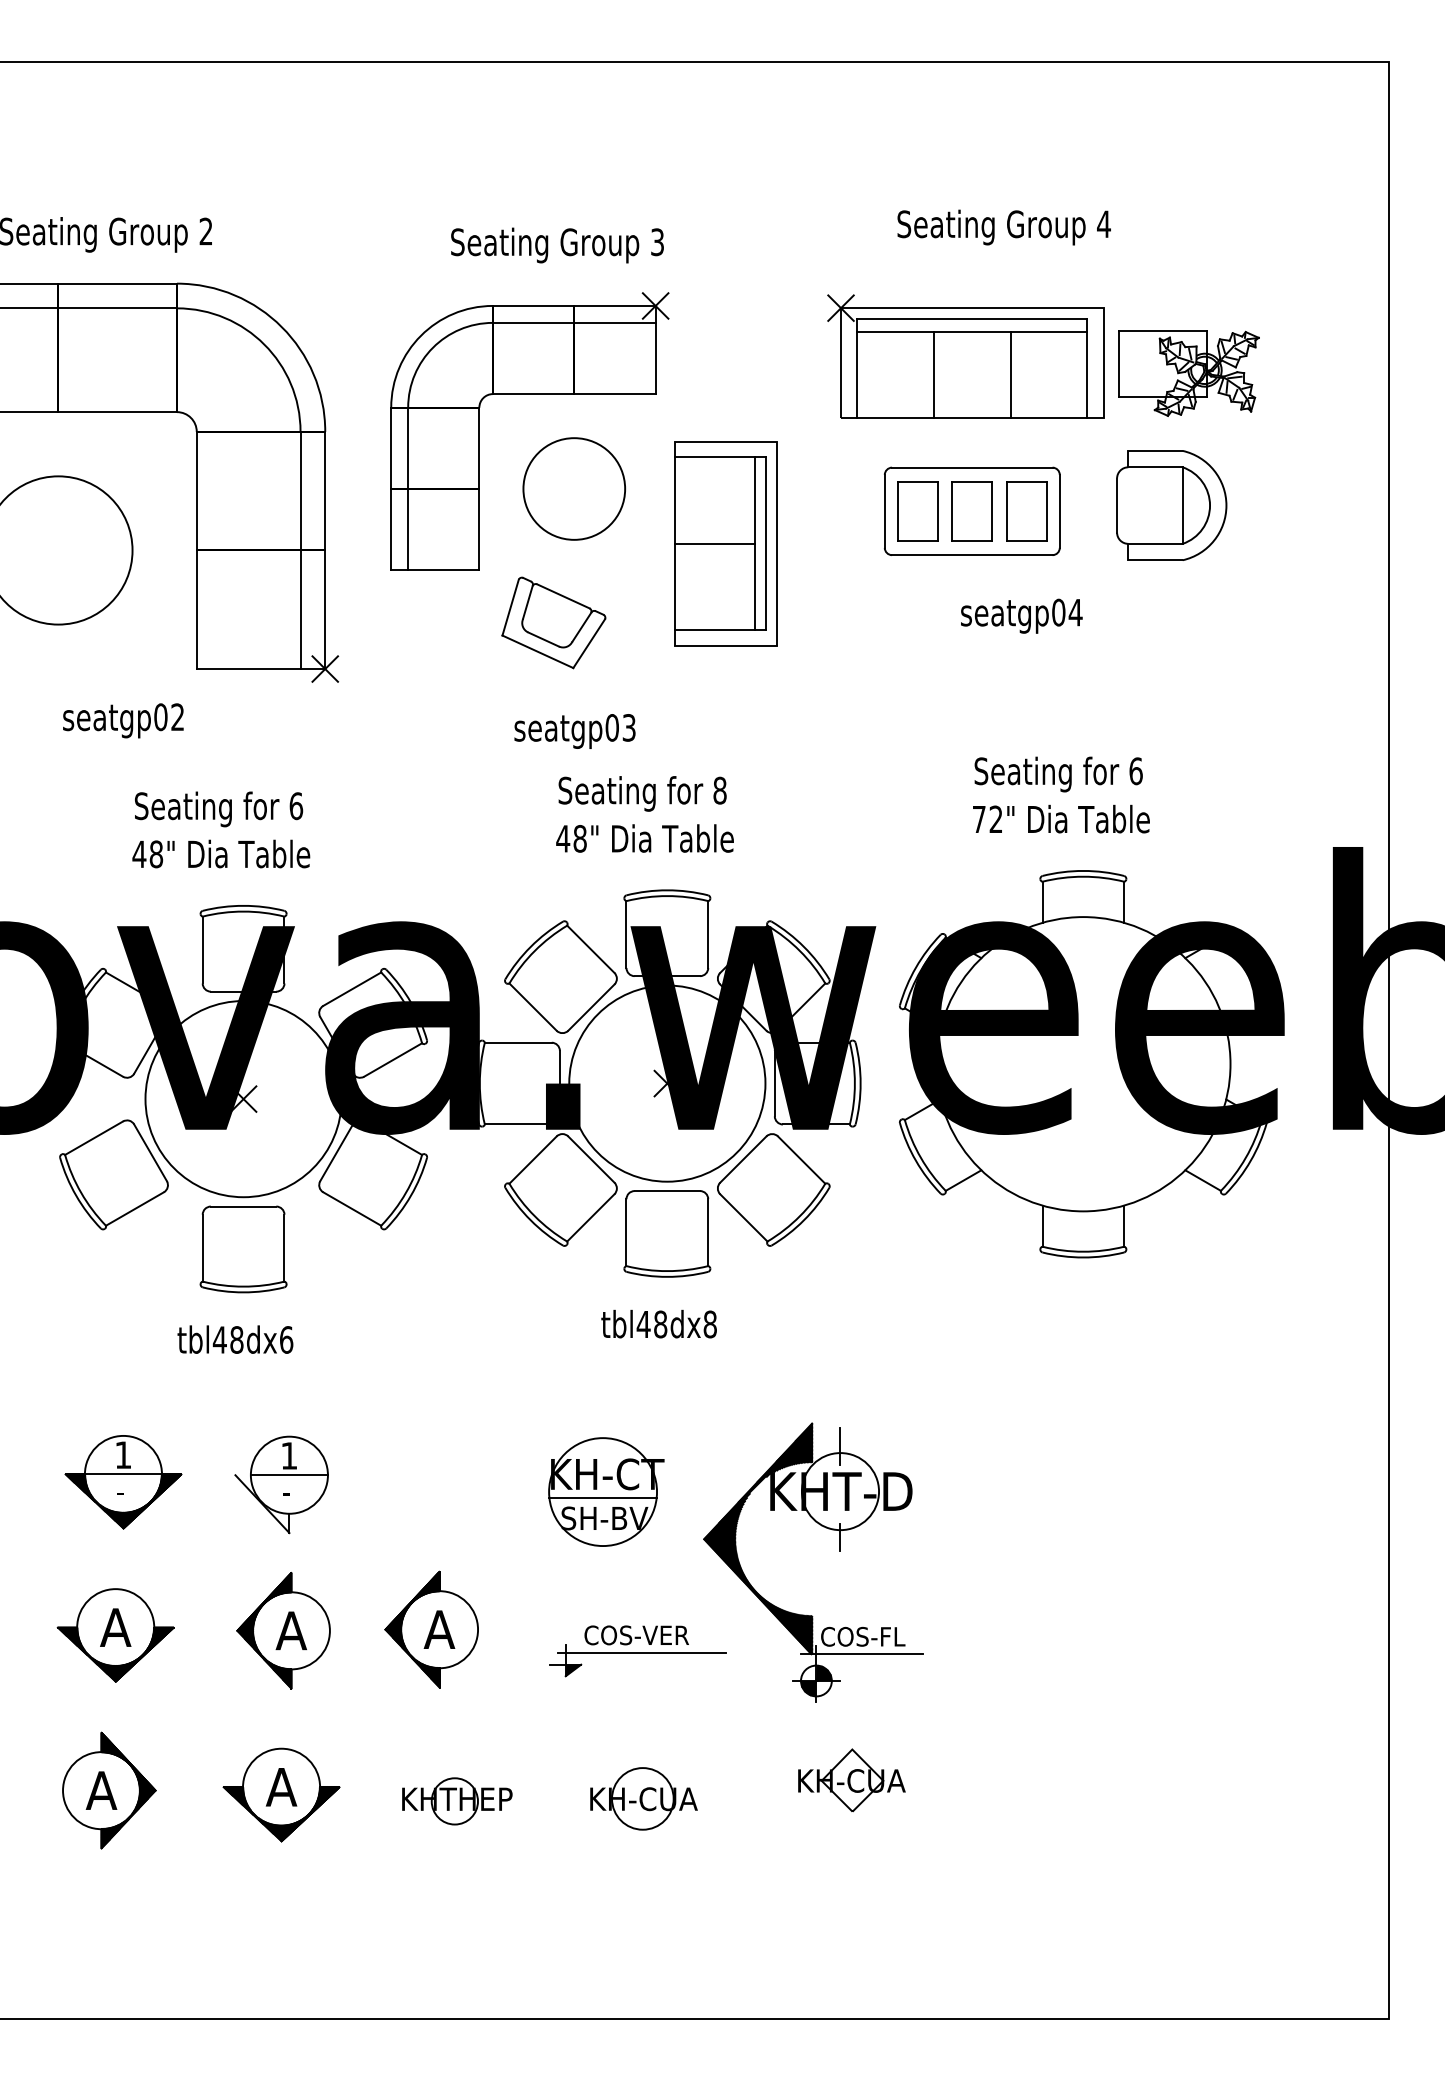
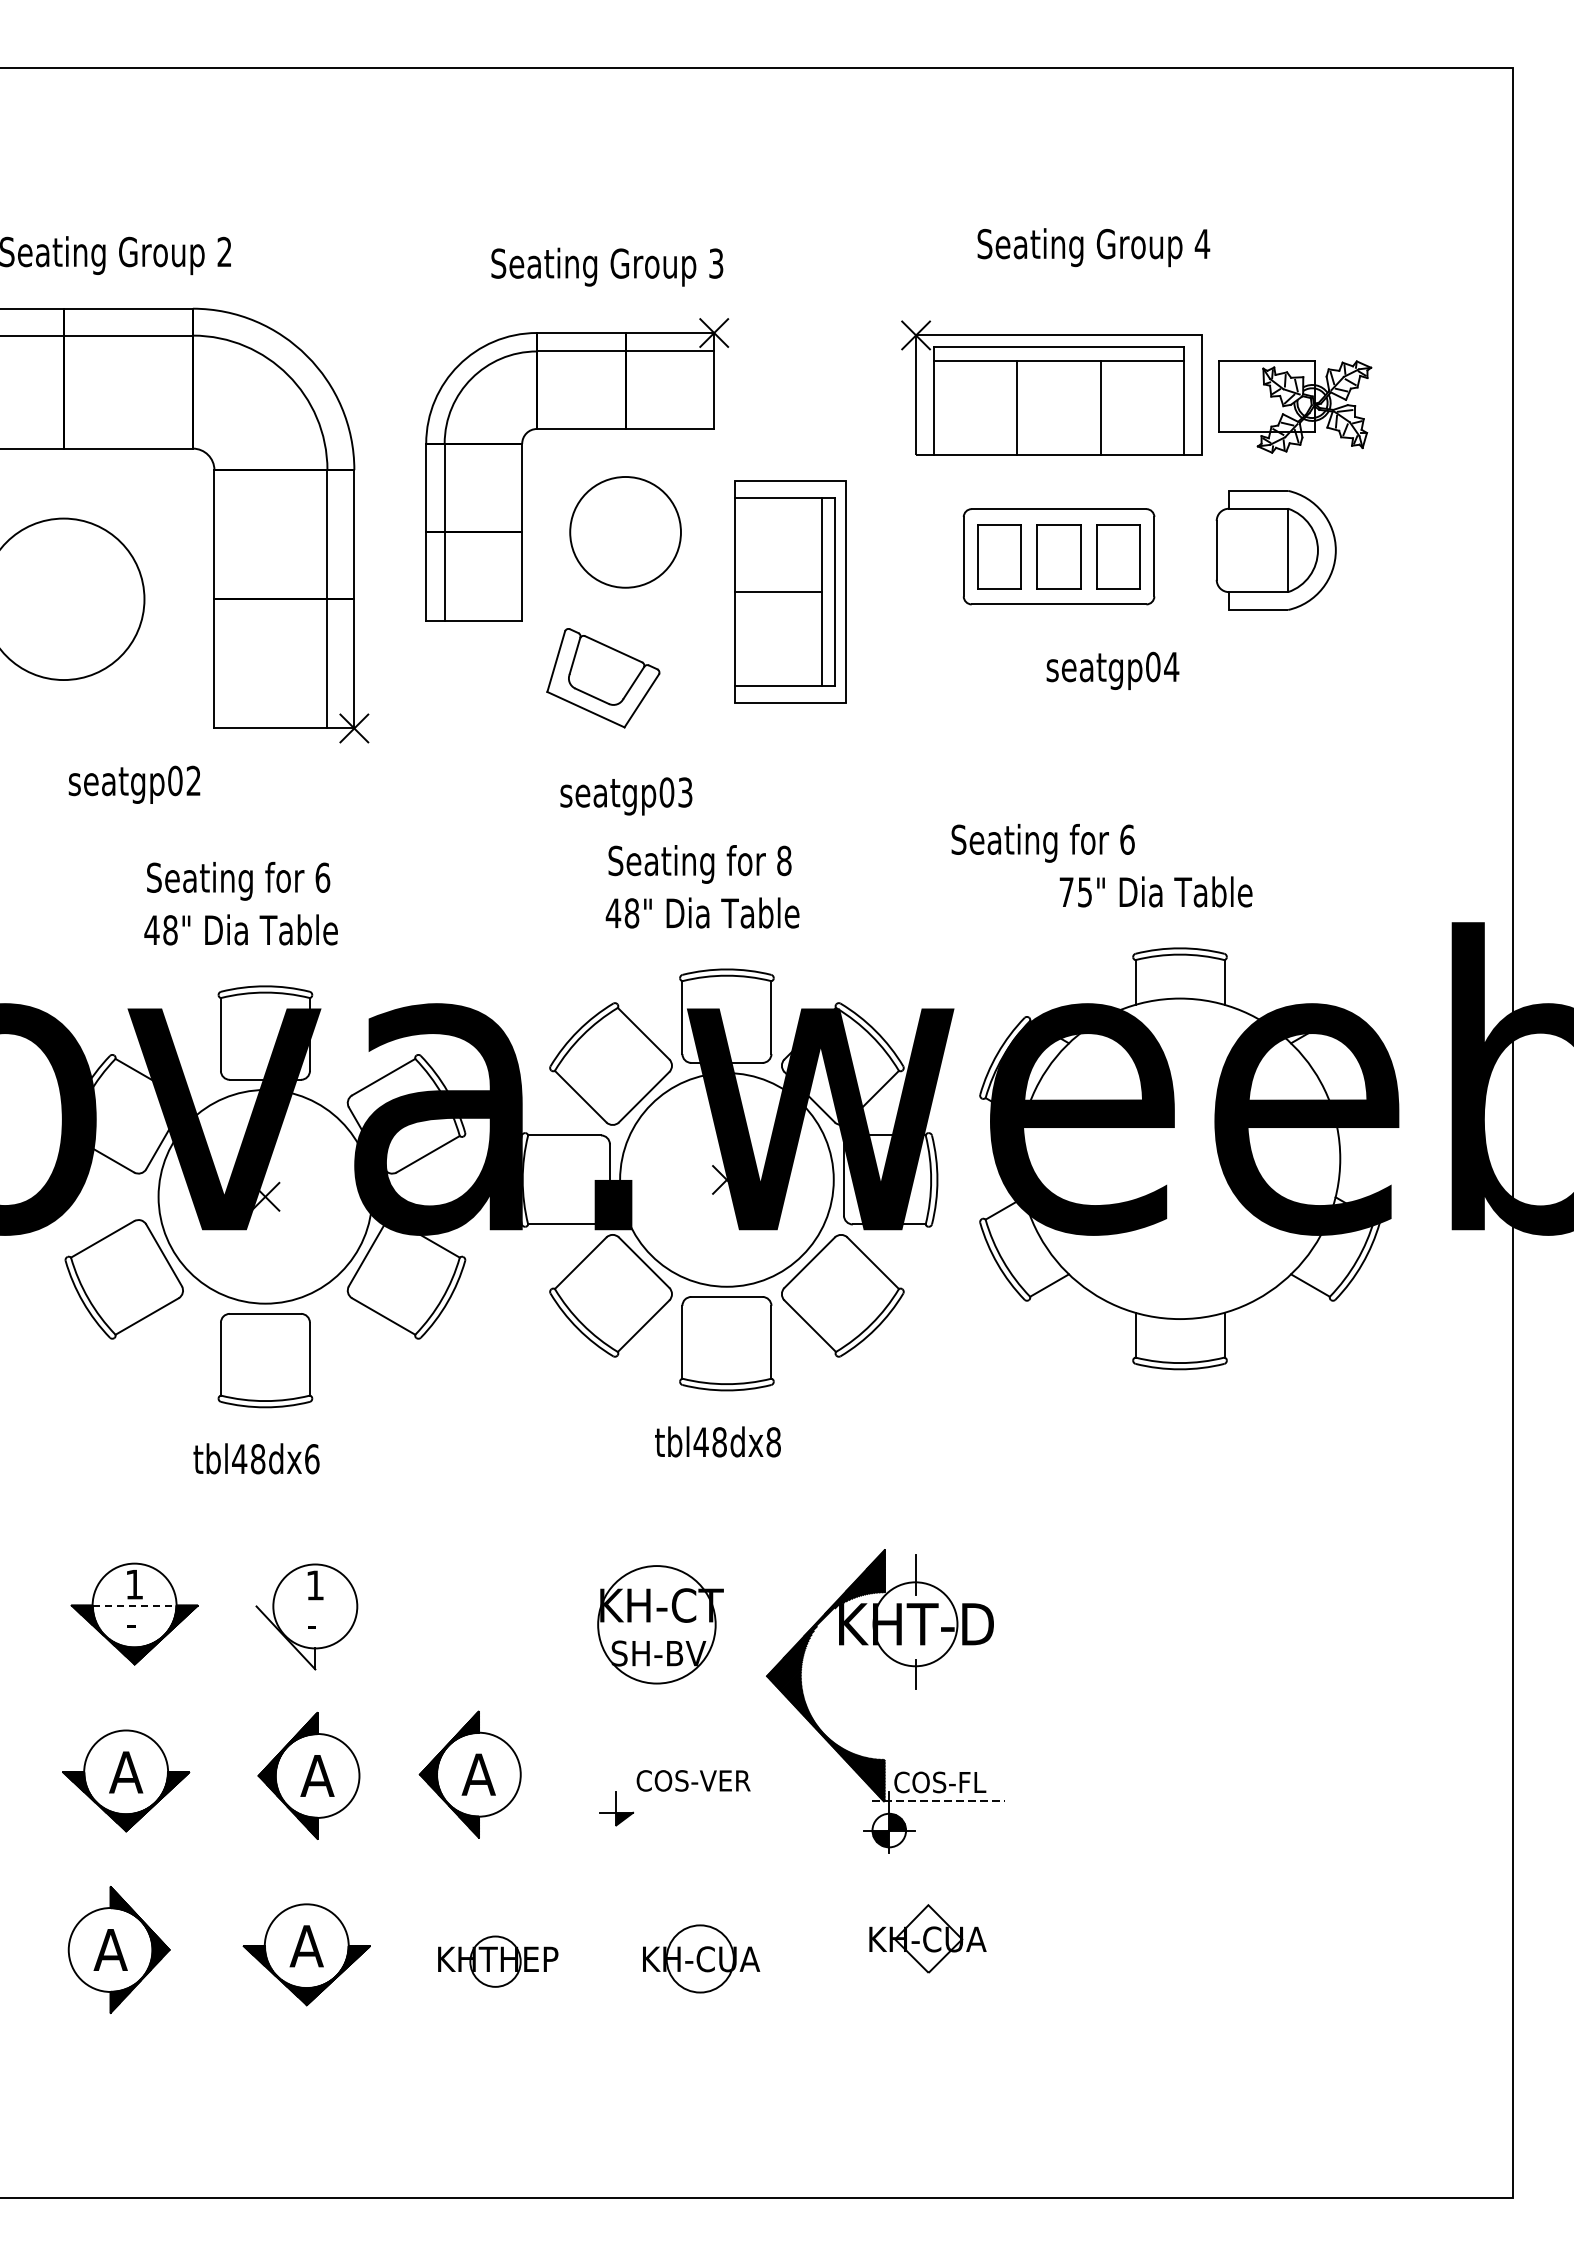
text: (1058, 774) -> (1042, 843), moved
text: (995, 819) -> (1084, 892), 72" -> 75"
line: (123, 1474) -> (134, 1605), solid -> dashed
line: (288, 1475) -> (314, 1606), removed
line: (603, 1497) -> (657, 1630), removed
line: (641, 1653) -> (698, 1800), removed
line: (862, 1654) -> (939, 1801), solid -> dashed

